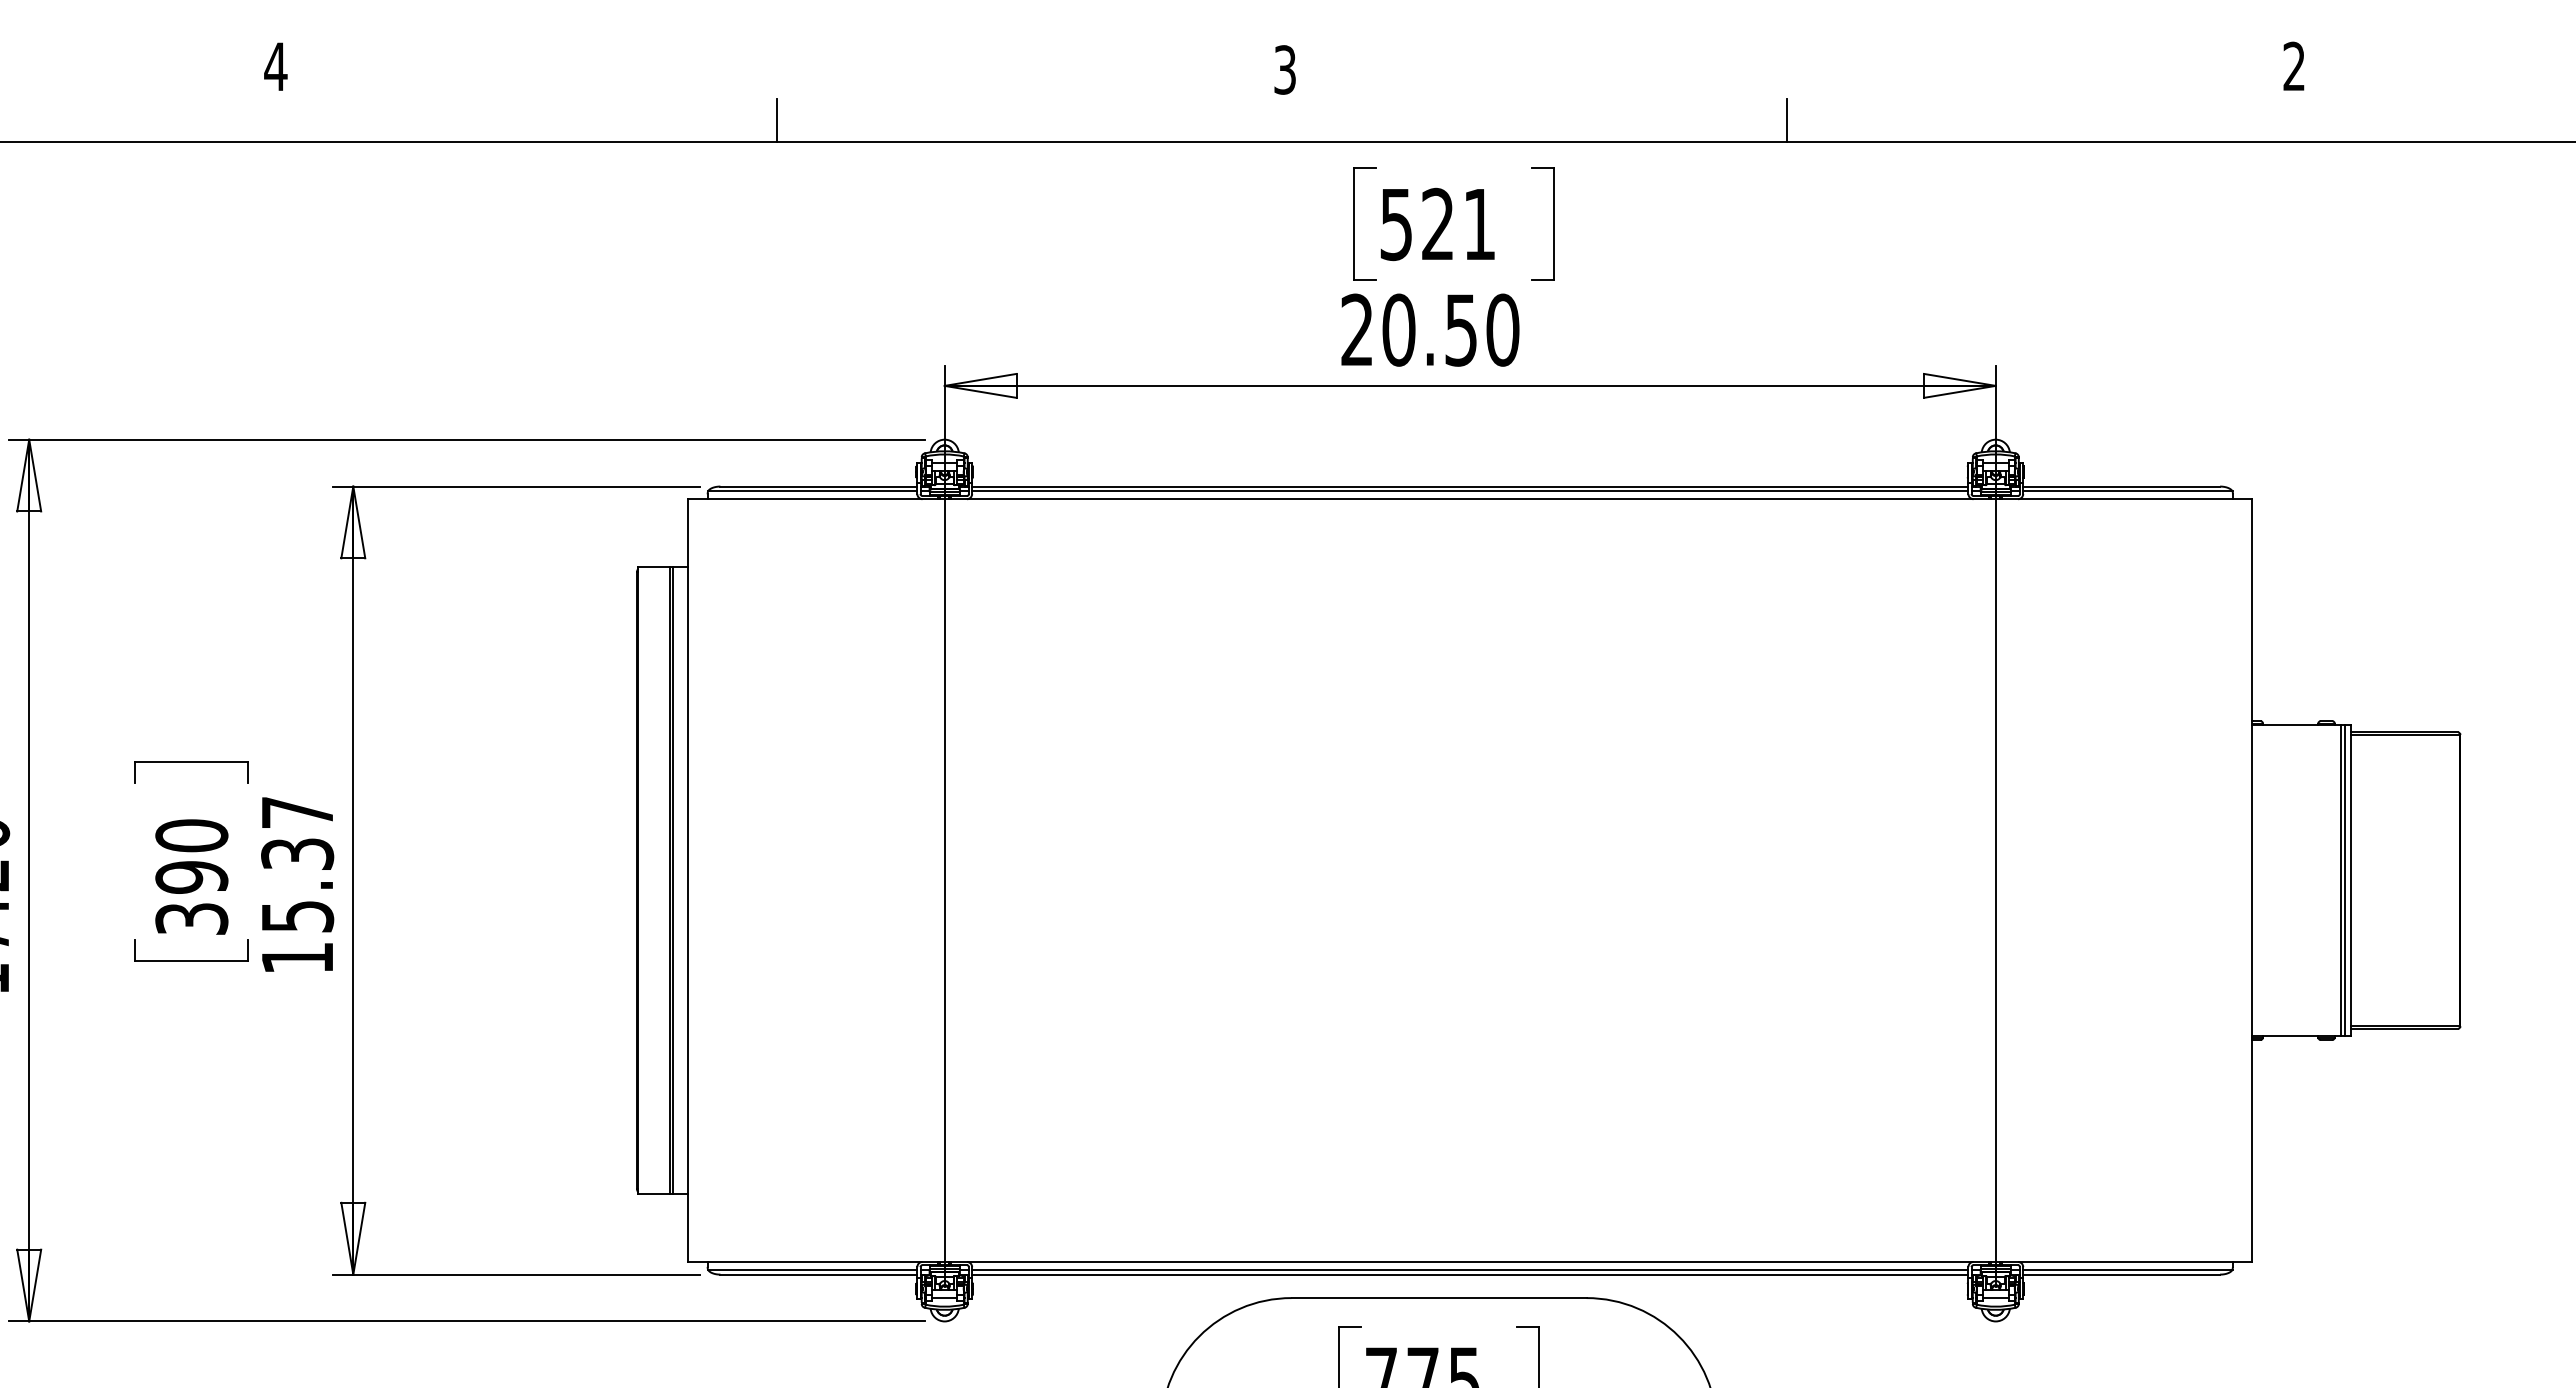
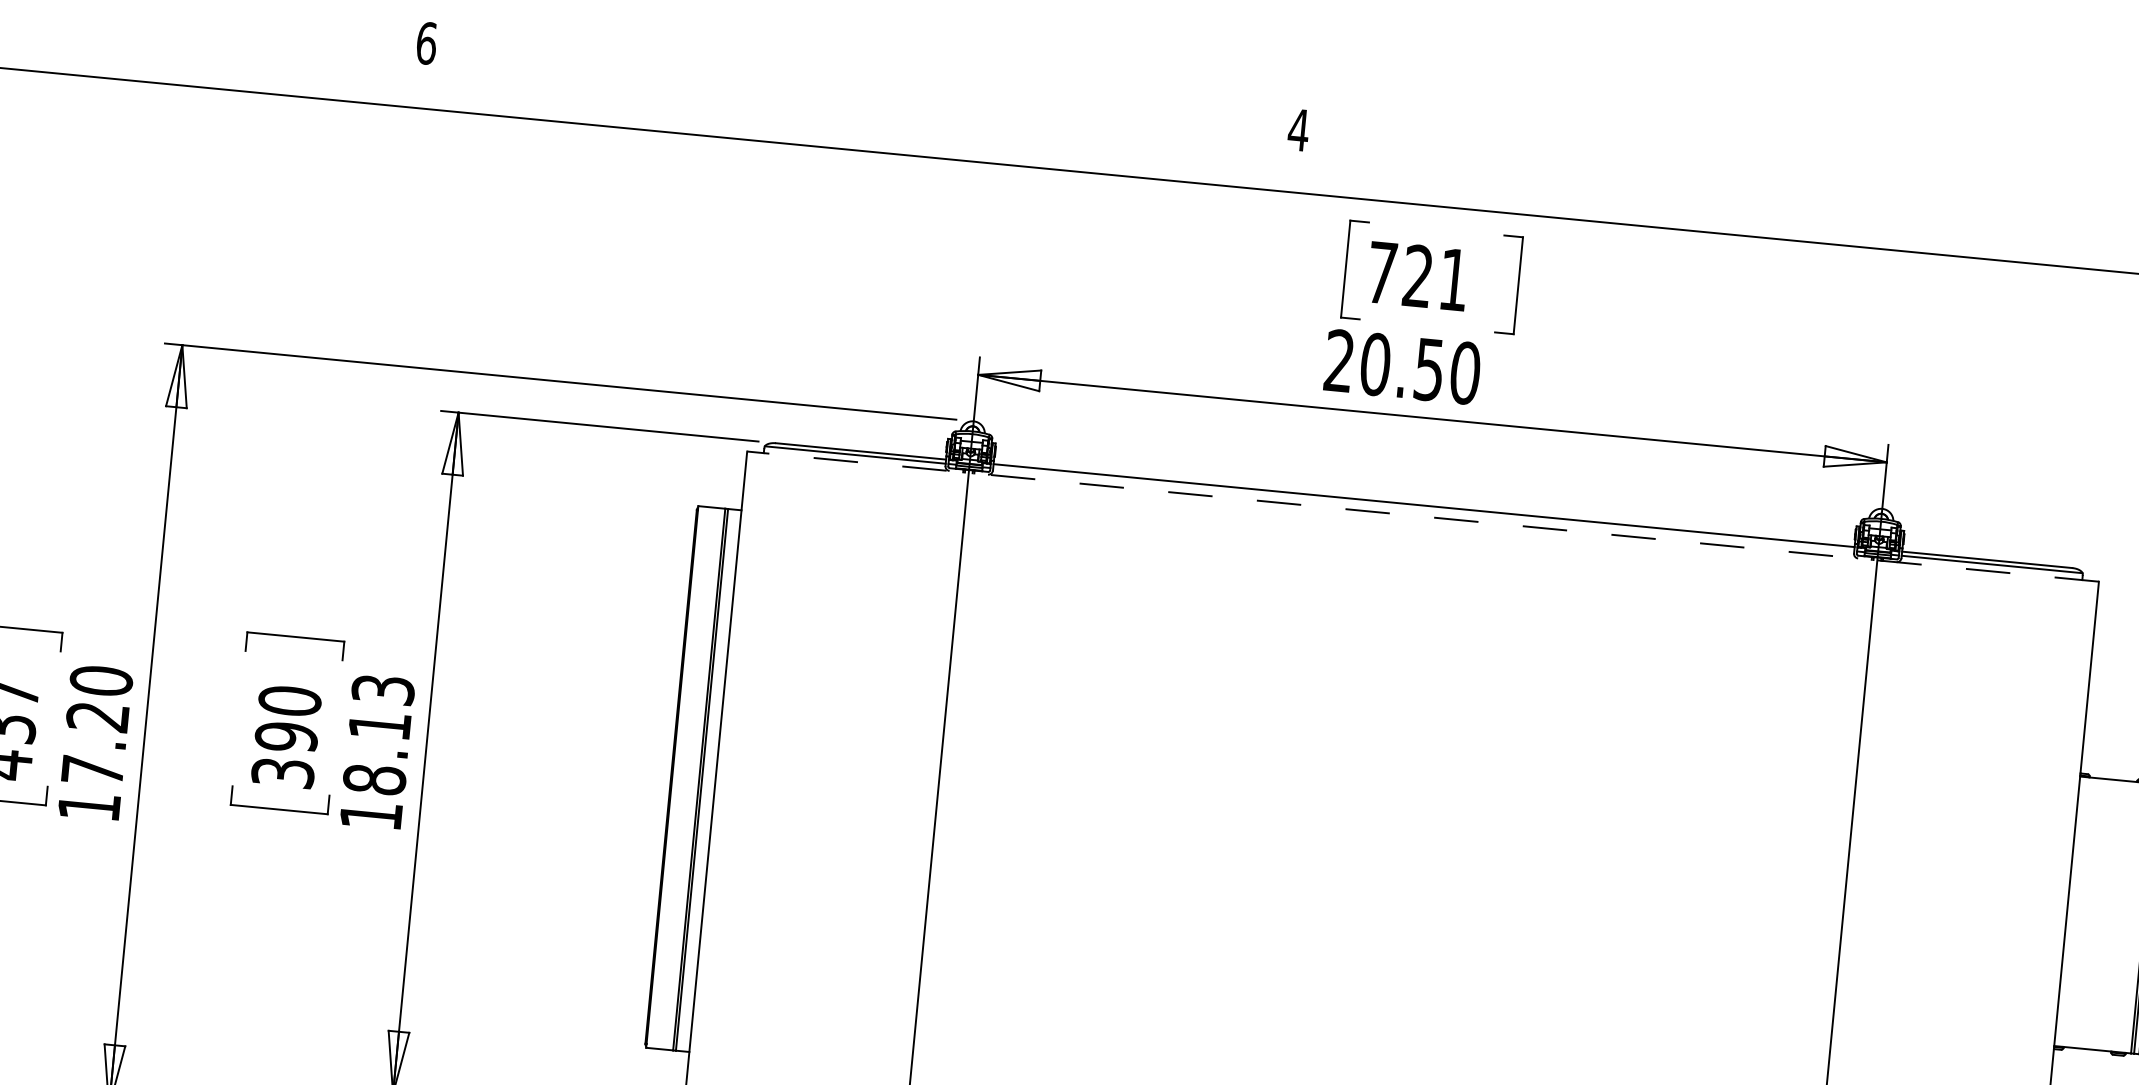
text: (275, 66) -> (426, 43), 4 -> 6
text: (1284, 69) -> (1298, 129), 3 -> 4
line: (777, 120) -> (855, 131), removed
line: (1786, 120) -> (1727, 215), removed
text: (1395, 225) -> (1381, 273), 521 -> 721
line: (1470, 491) -> (1423, 509), removed
line: (1470, 499) -> (1423, 516), solid -> dashed
text: (297, 864) -> (378, 734), 15.37 -> 18.13

